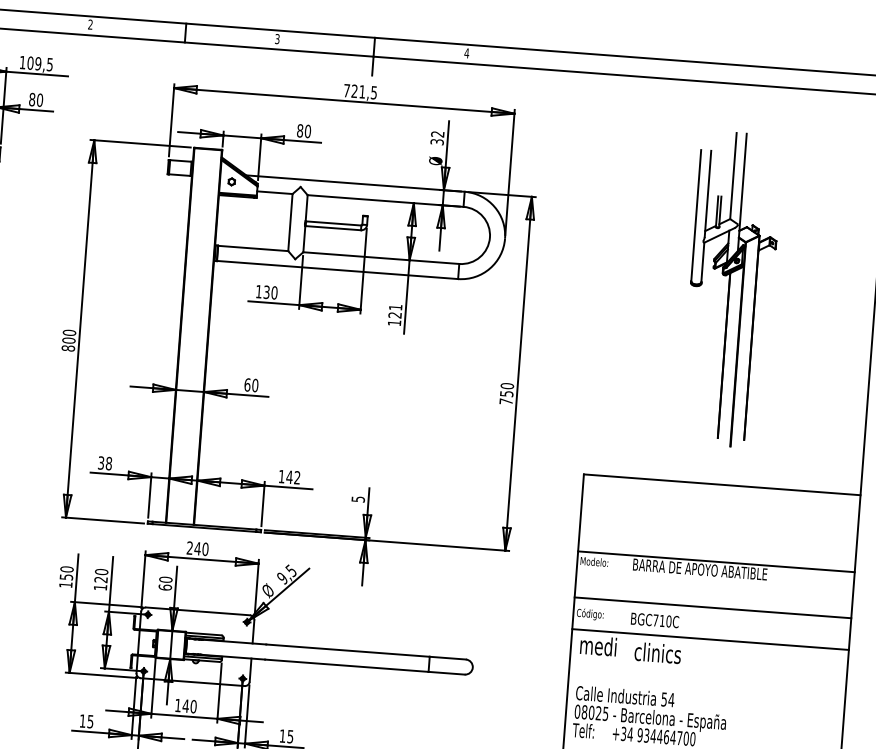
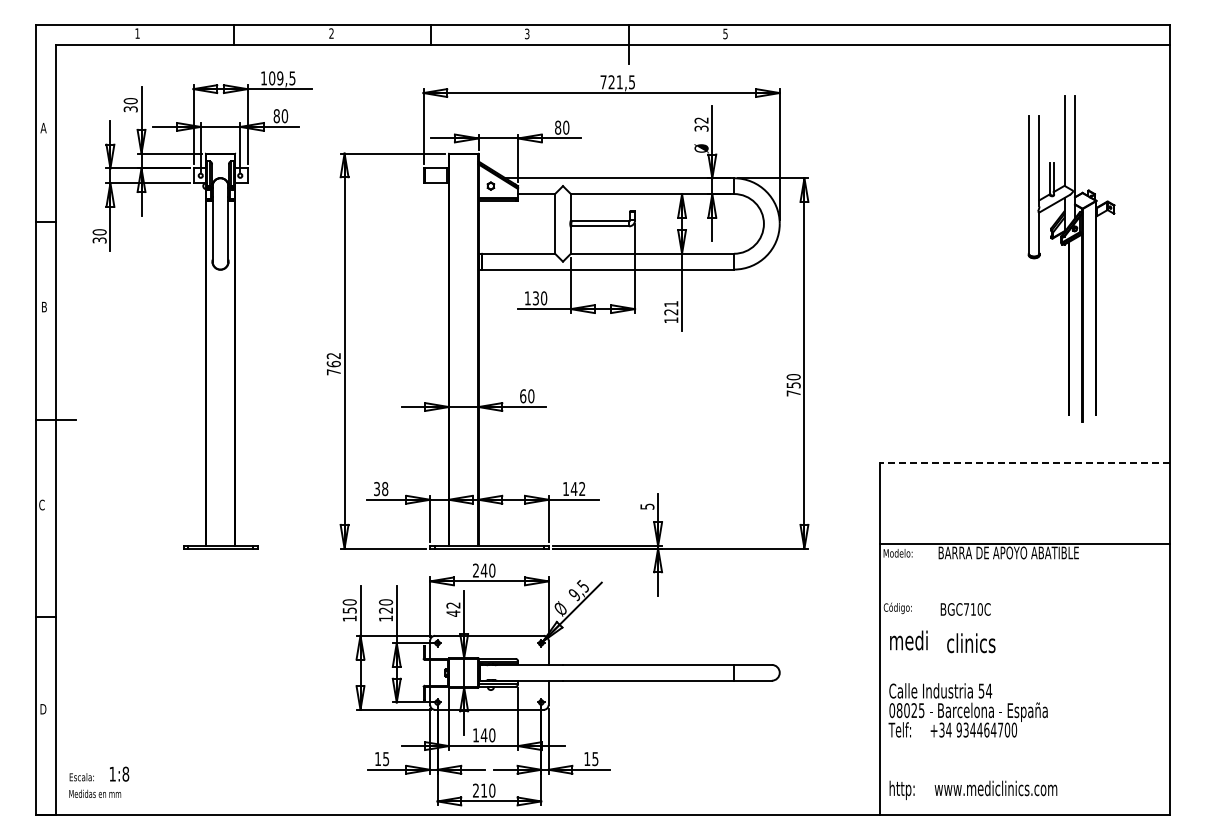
text: (466, 52) -> (725, 33), 4 -> 5
part: (731, 288) -> (1071, 258), moved
text: (68, 340) -> (333, 363), 800 -> 762
line: (722, 485) -> (1025, 463), solid -> dashed
text: (165, 583) -> (453, 609), 60 -> 42
line: (712, 607) -> (1024, 591), removed
line: (710, 639) -> (1024, 625), removed

